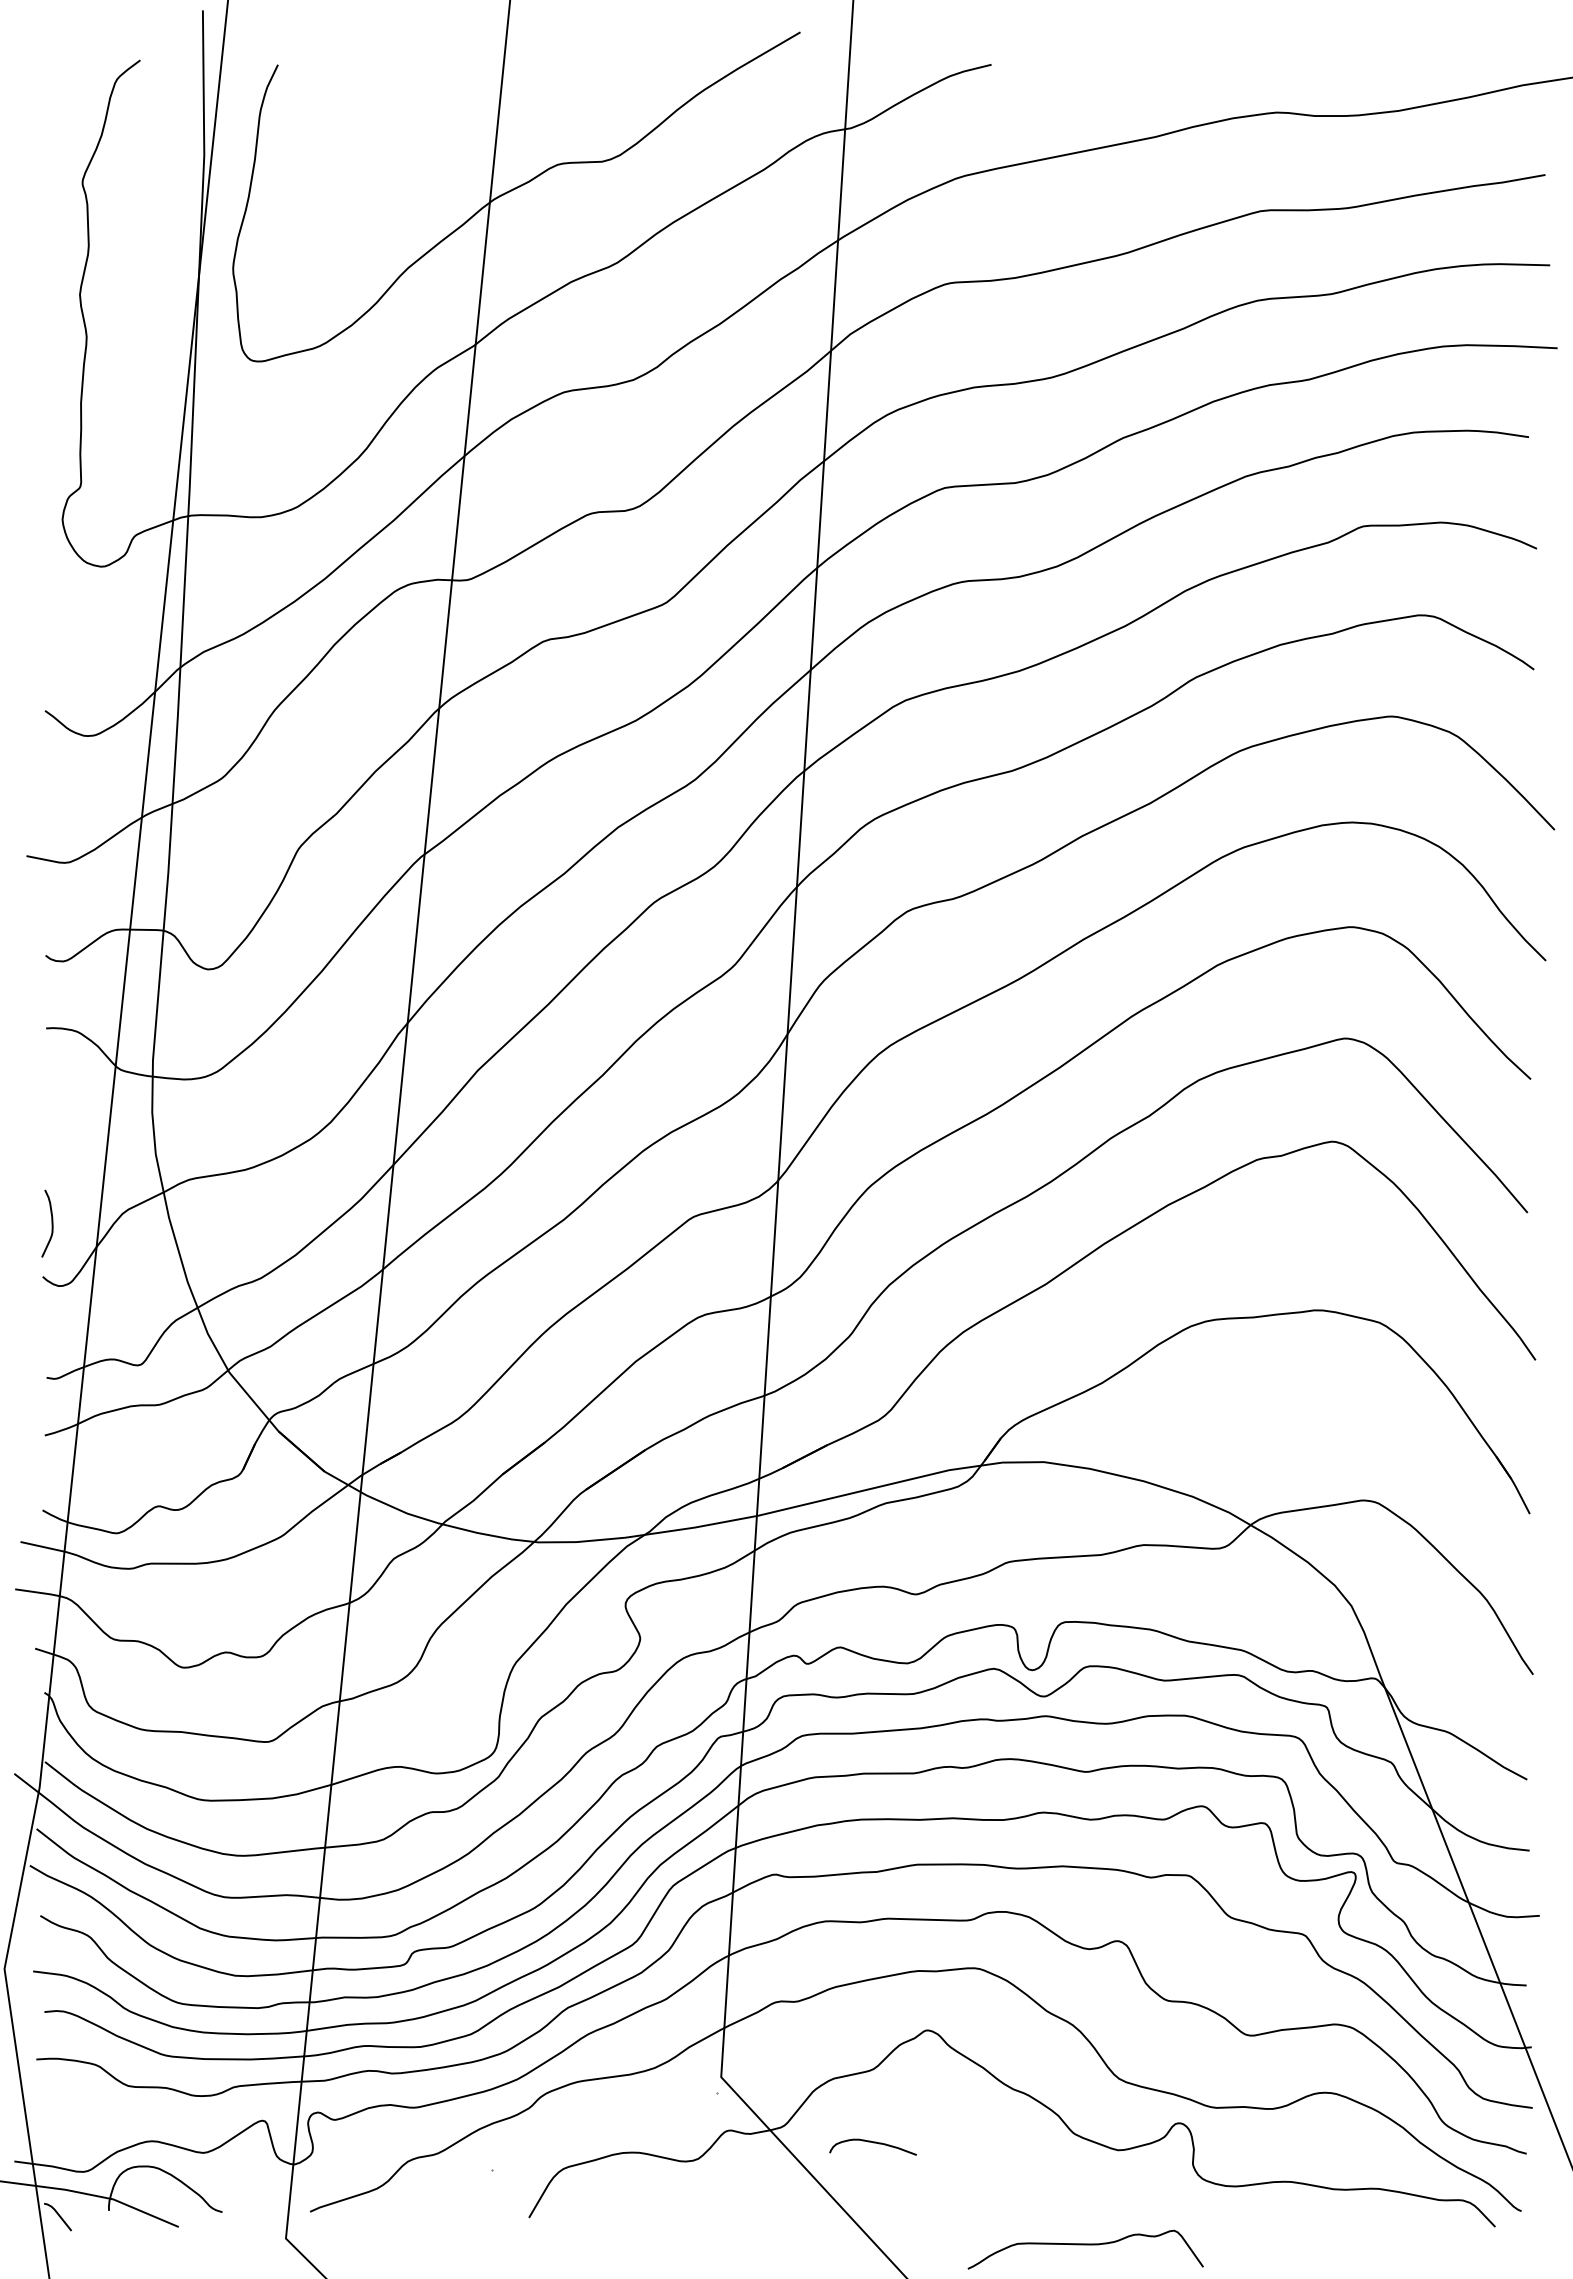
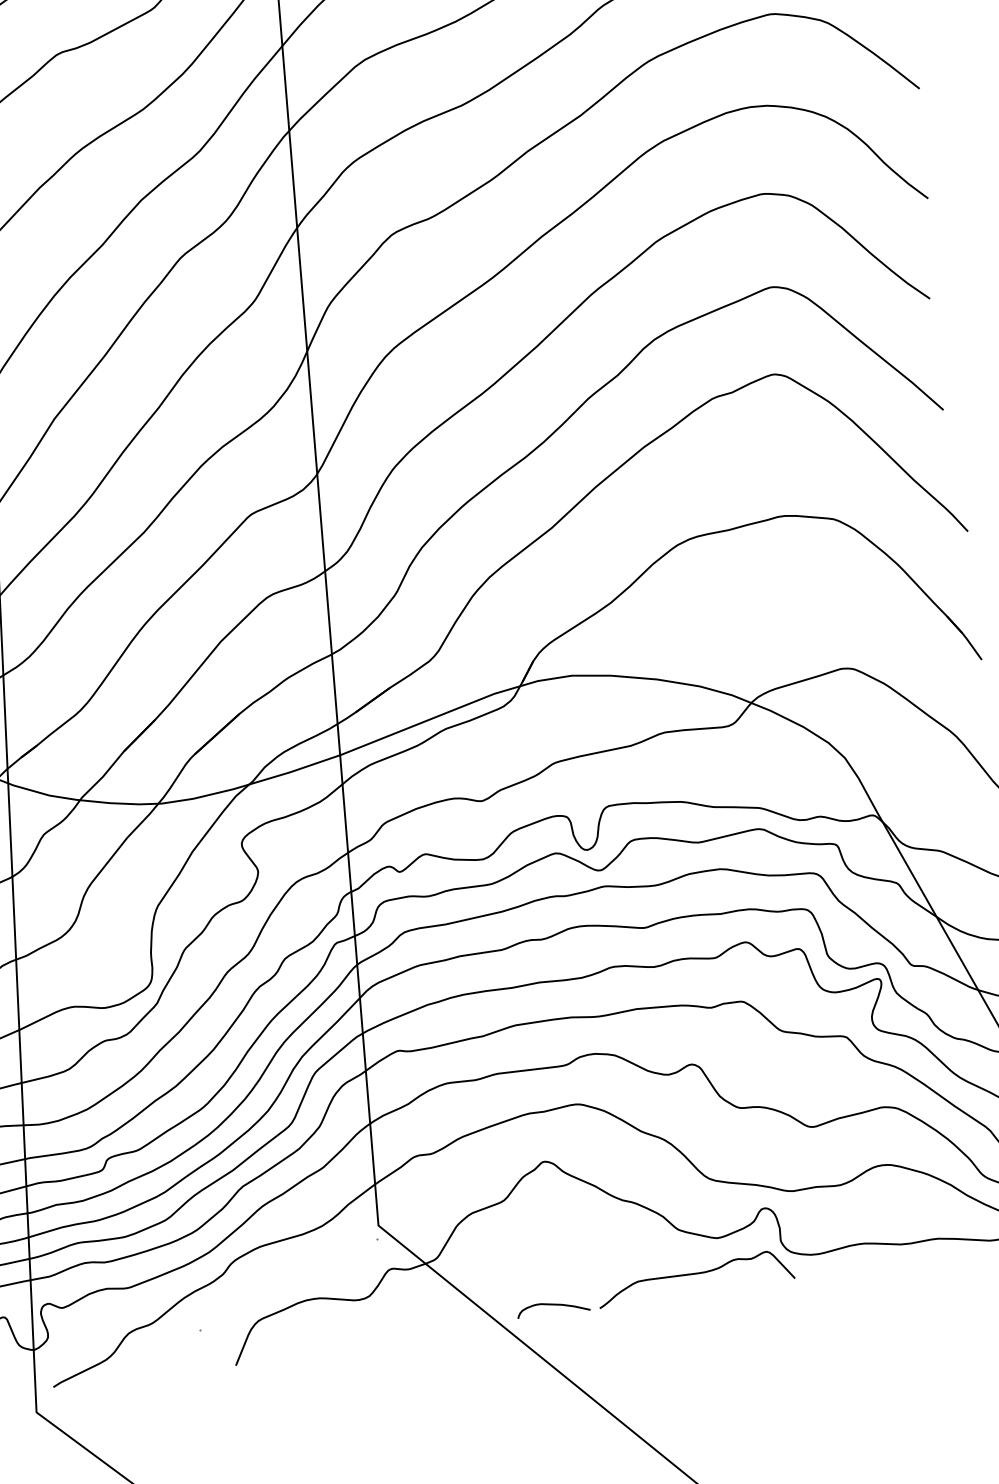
curve: (873, 2143) -> (553, 1305), moved
curve: (1085, 2245) -> (694, 1274), moved

